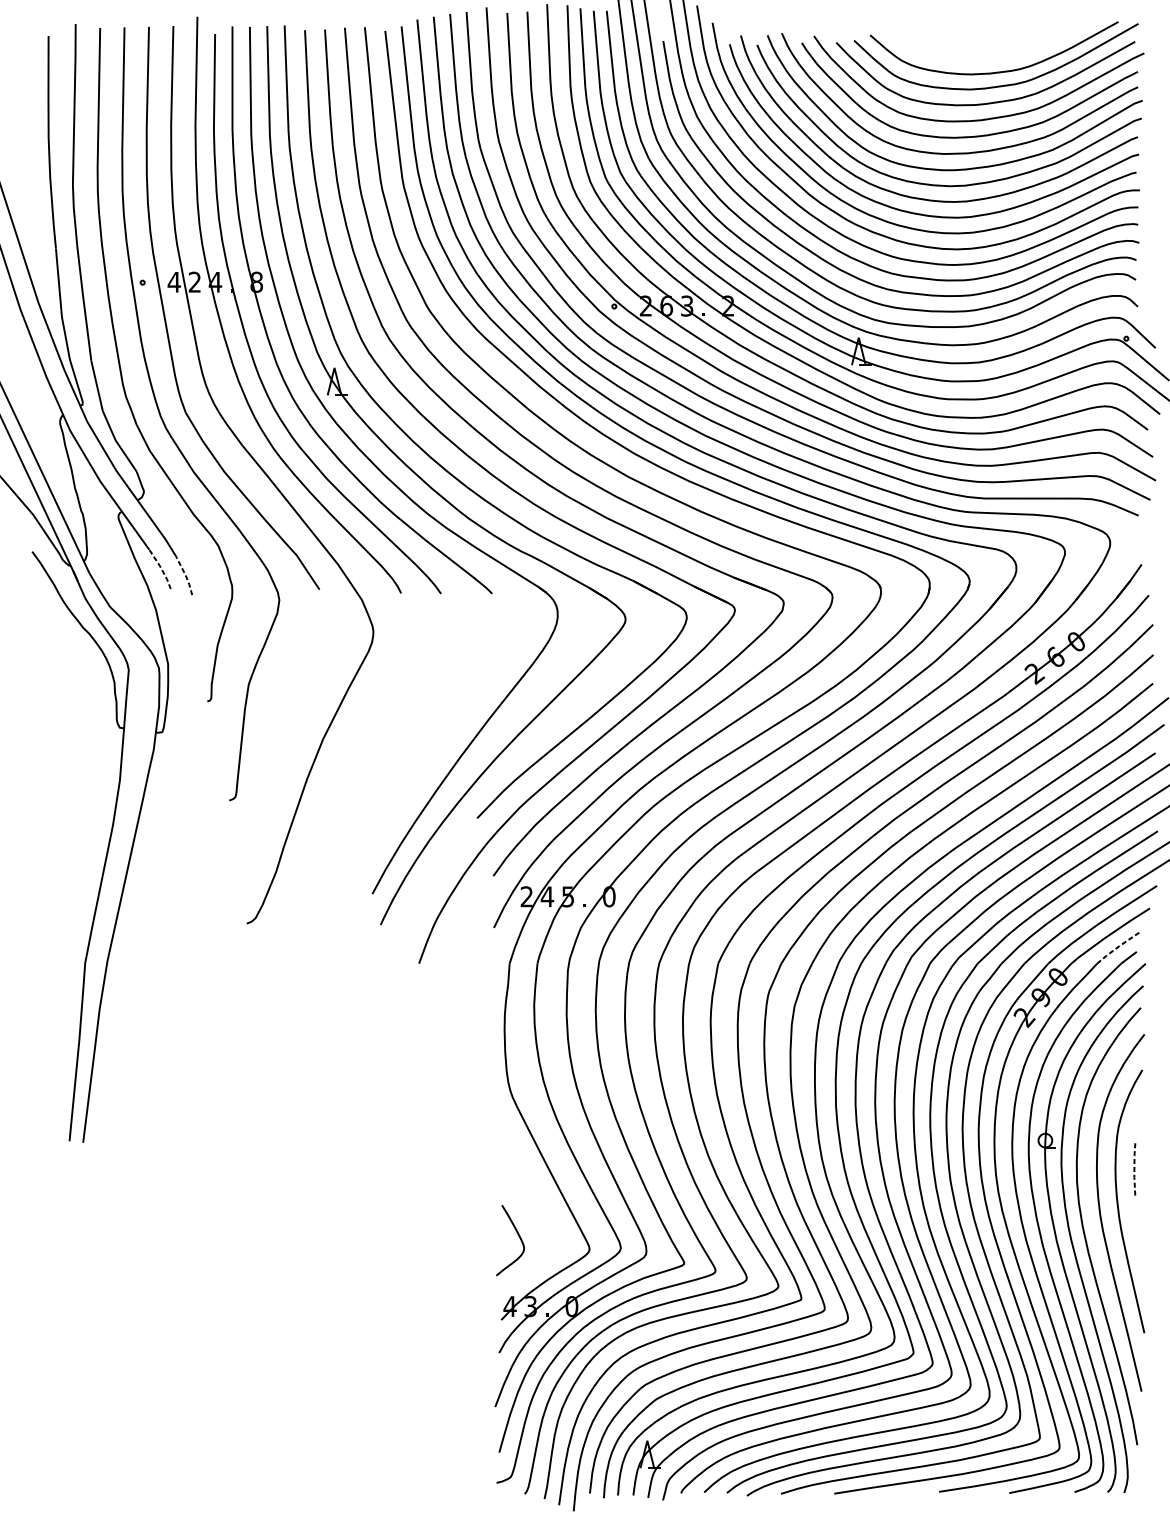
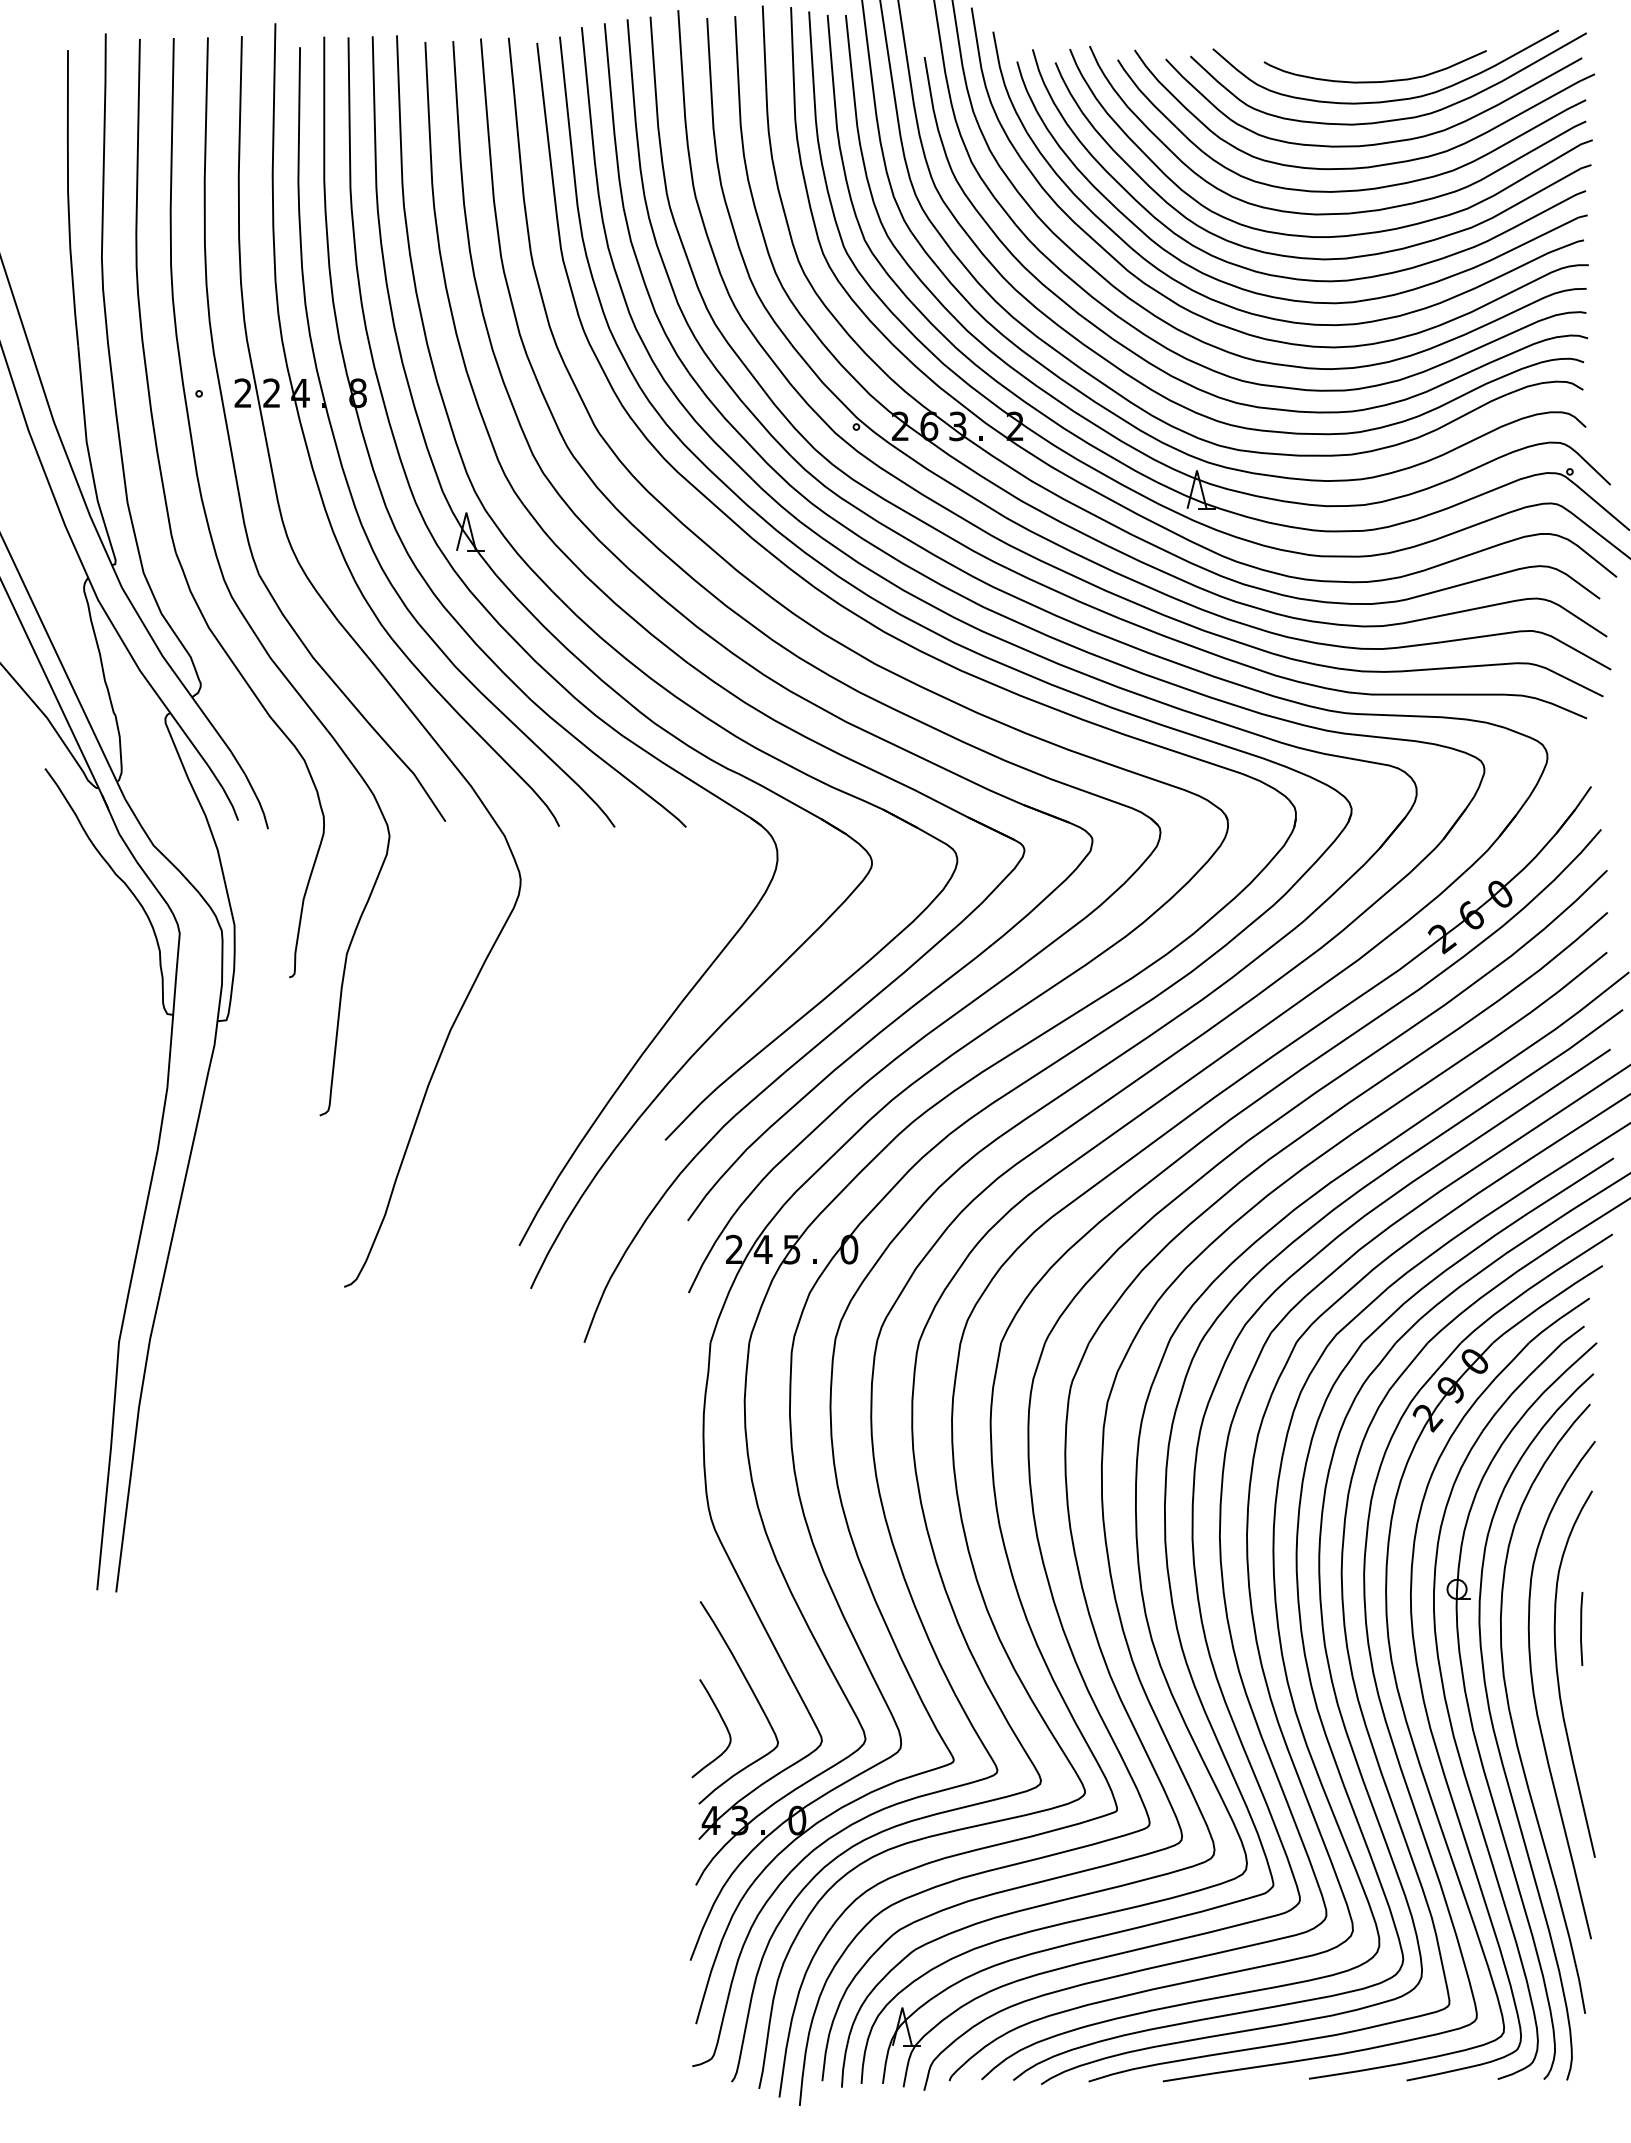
curve: (986, 58) -> (1374, 81), added
text: (173, 281) -> (242, 392), 4 -> 2
line: (160, 568) -> (224, 792), dashed -> solid
line: (186, 575) -> (259, 802), dashed -> solid
line: (1118, 946) -> (1559, 1319), dashed -> solid
line: (1134, 1168) -> (1581, 1628), dashed -> solid
curve: (540, 1216) -> (753, 1695), added

